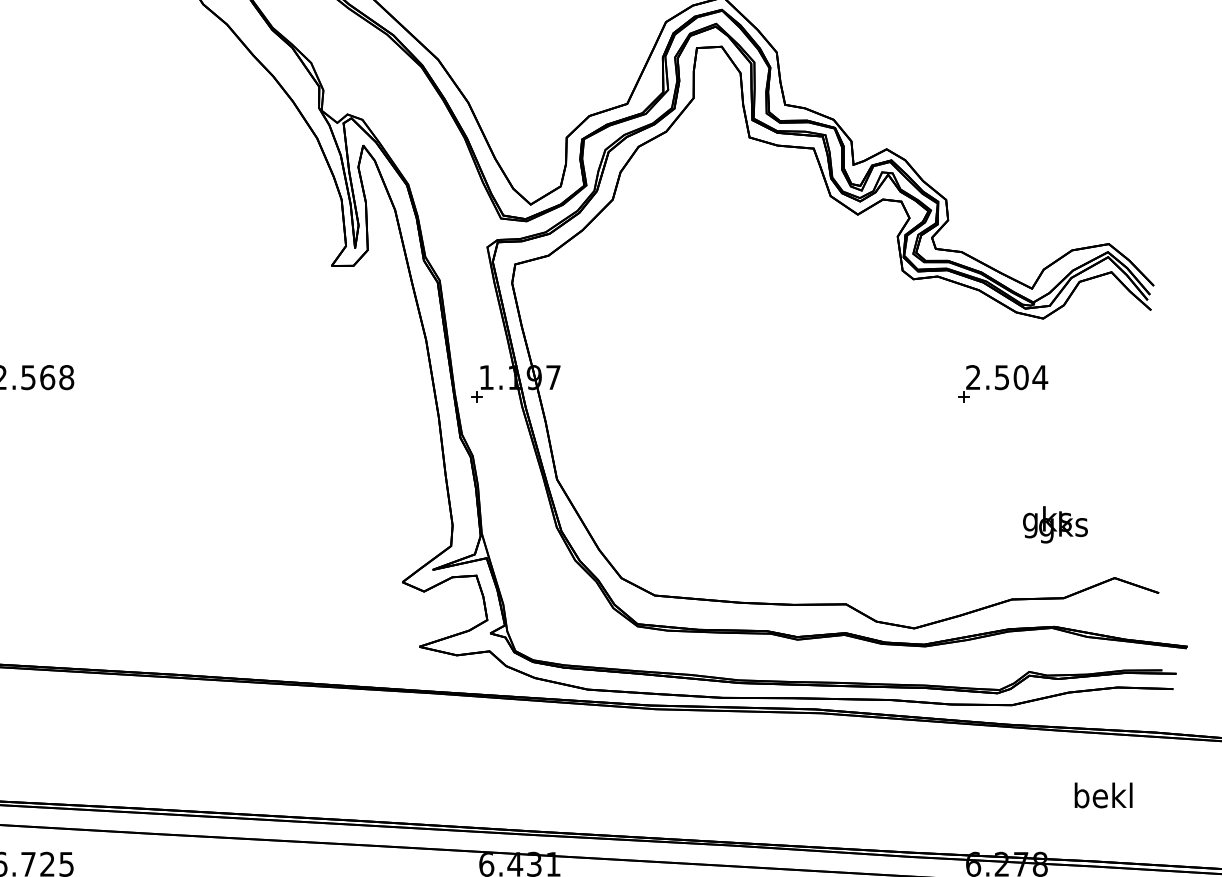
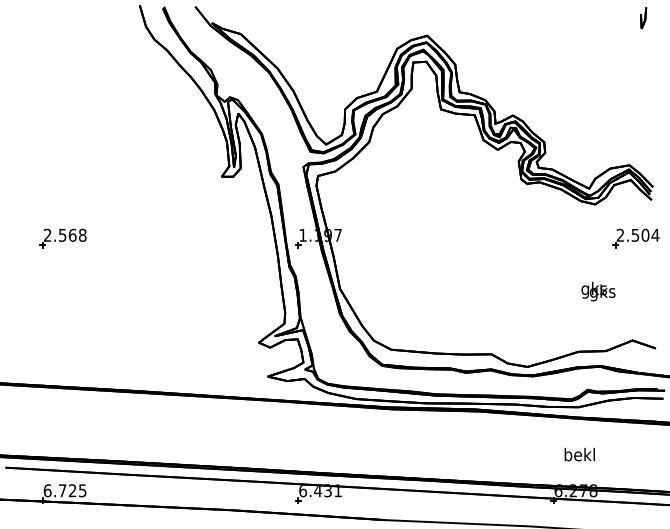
part: (1002, 383) -> (635, 238), moved
text: (1055, 524) -> (598, 291), moved
text: (1103, 795) -> (579, 454), moved

